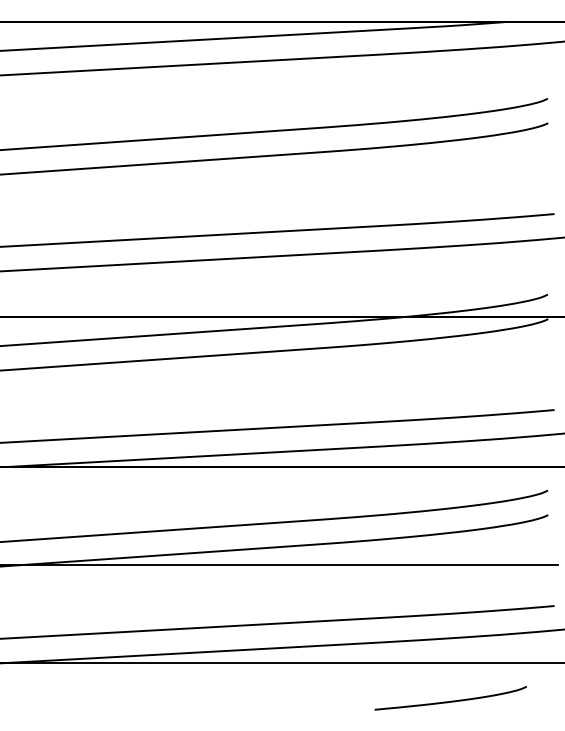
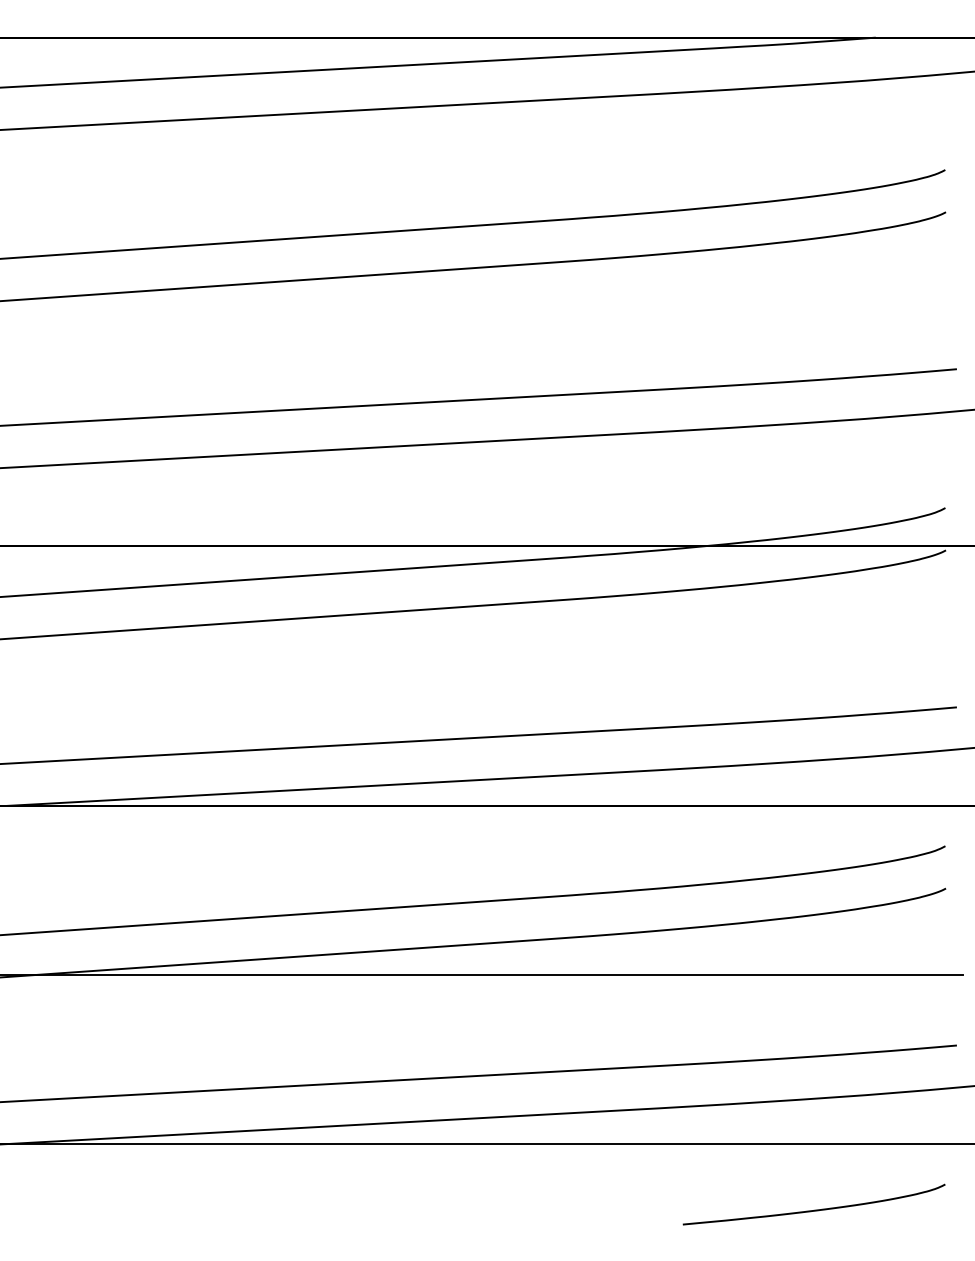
curve: (451, 700) -> (815, 1208), moved

